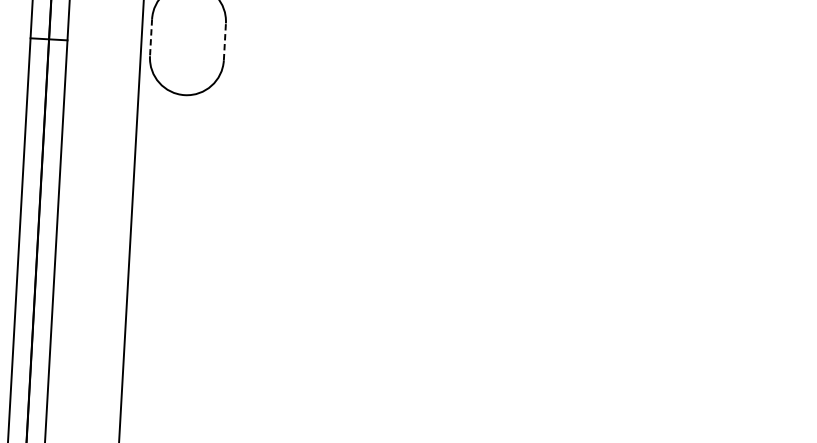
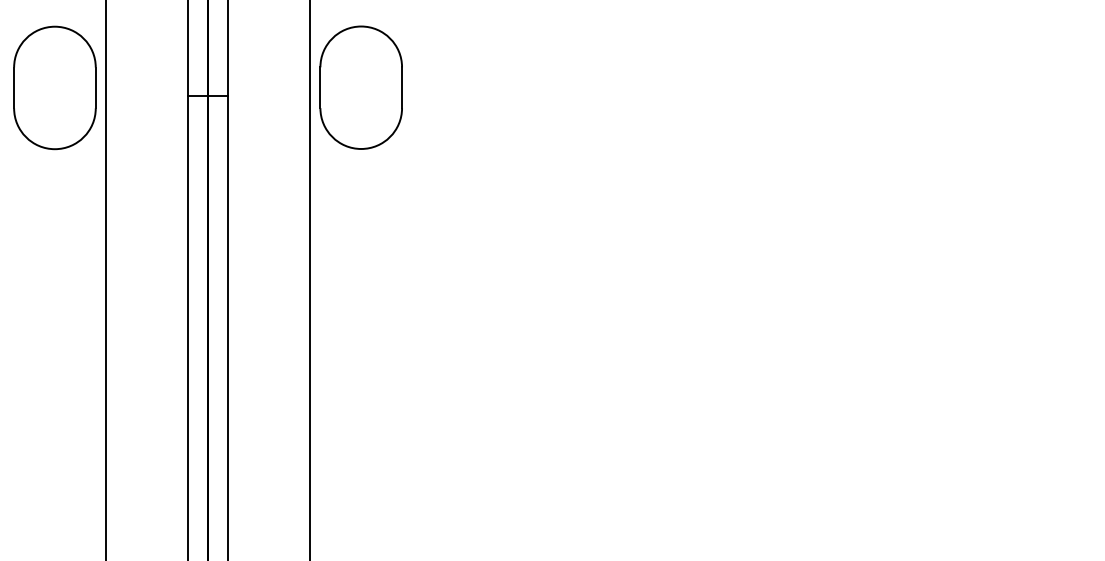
line: (151, 38) -> (320, 88), dashed -> solid
line: (225, 41) -> (402, 87), dashed -> solid

